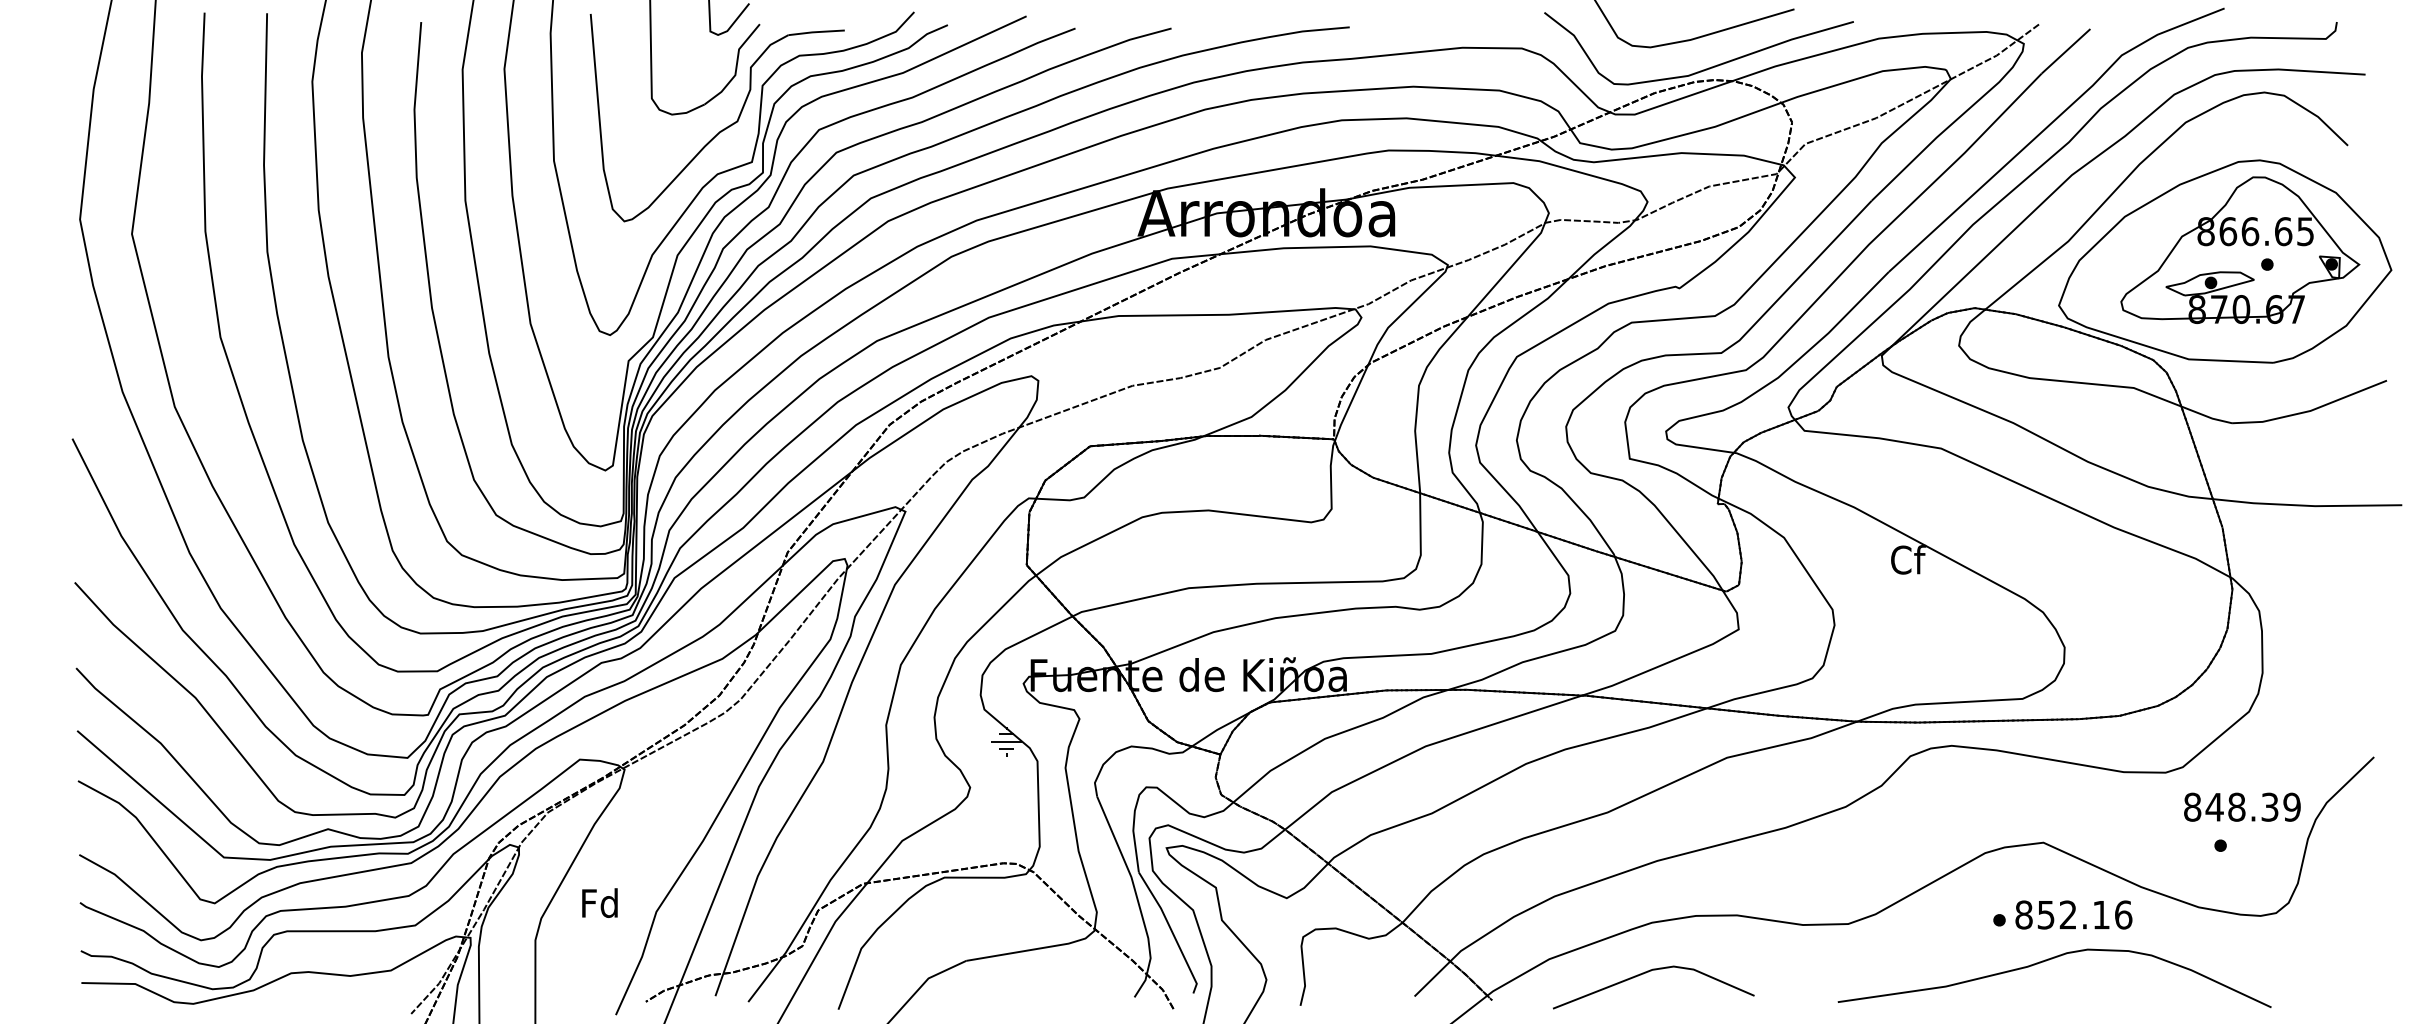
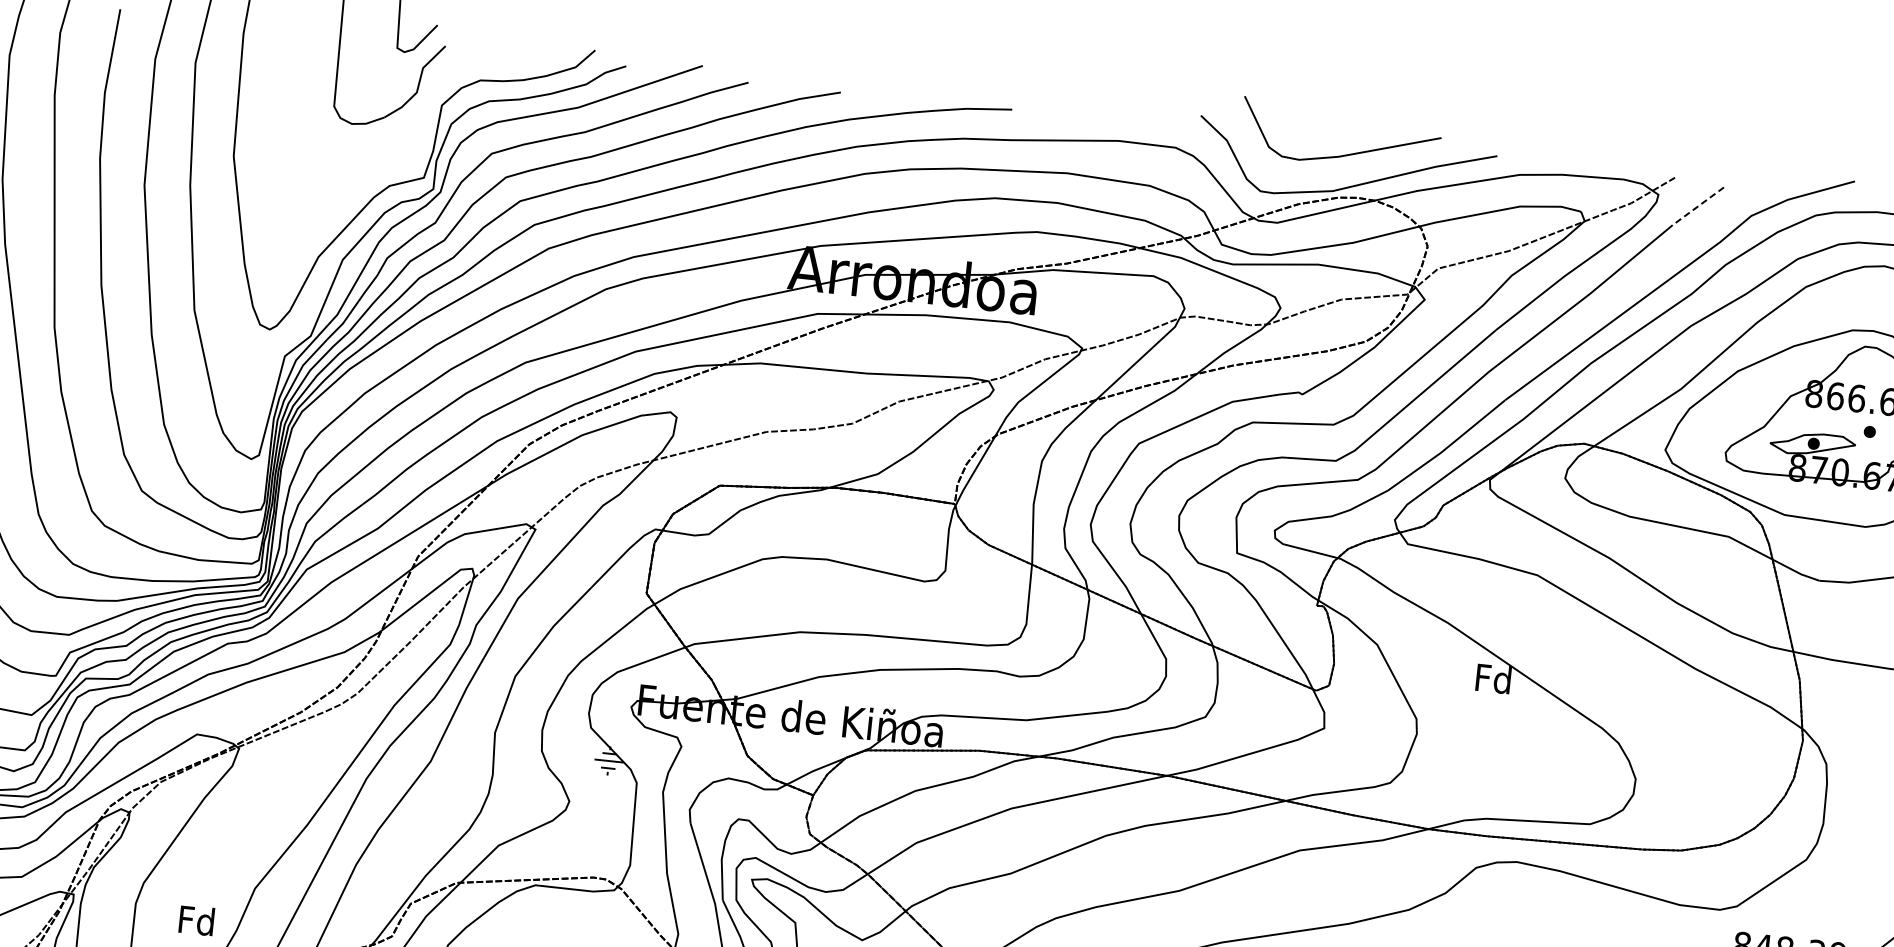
line: (2066, 51) -> (1698, 206), solid -> dashed
part: (723, 128) -> (399, 142), removed
text: (1907, 559) -> (1493, 678), Cf -> Fd
text: (599, 902) -> (196, 919), moved

